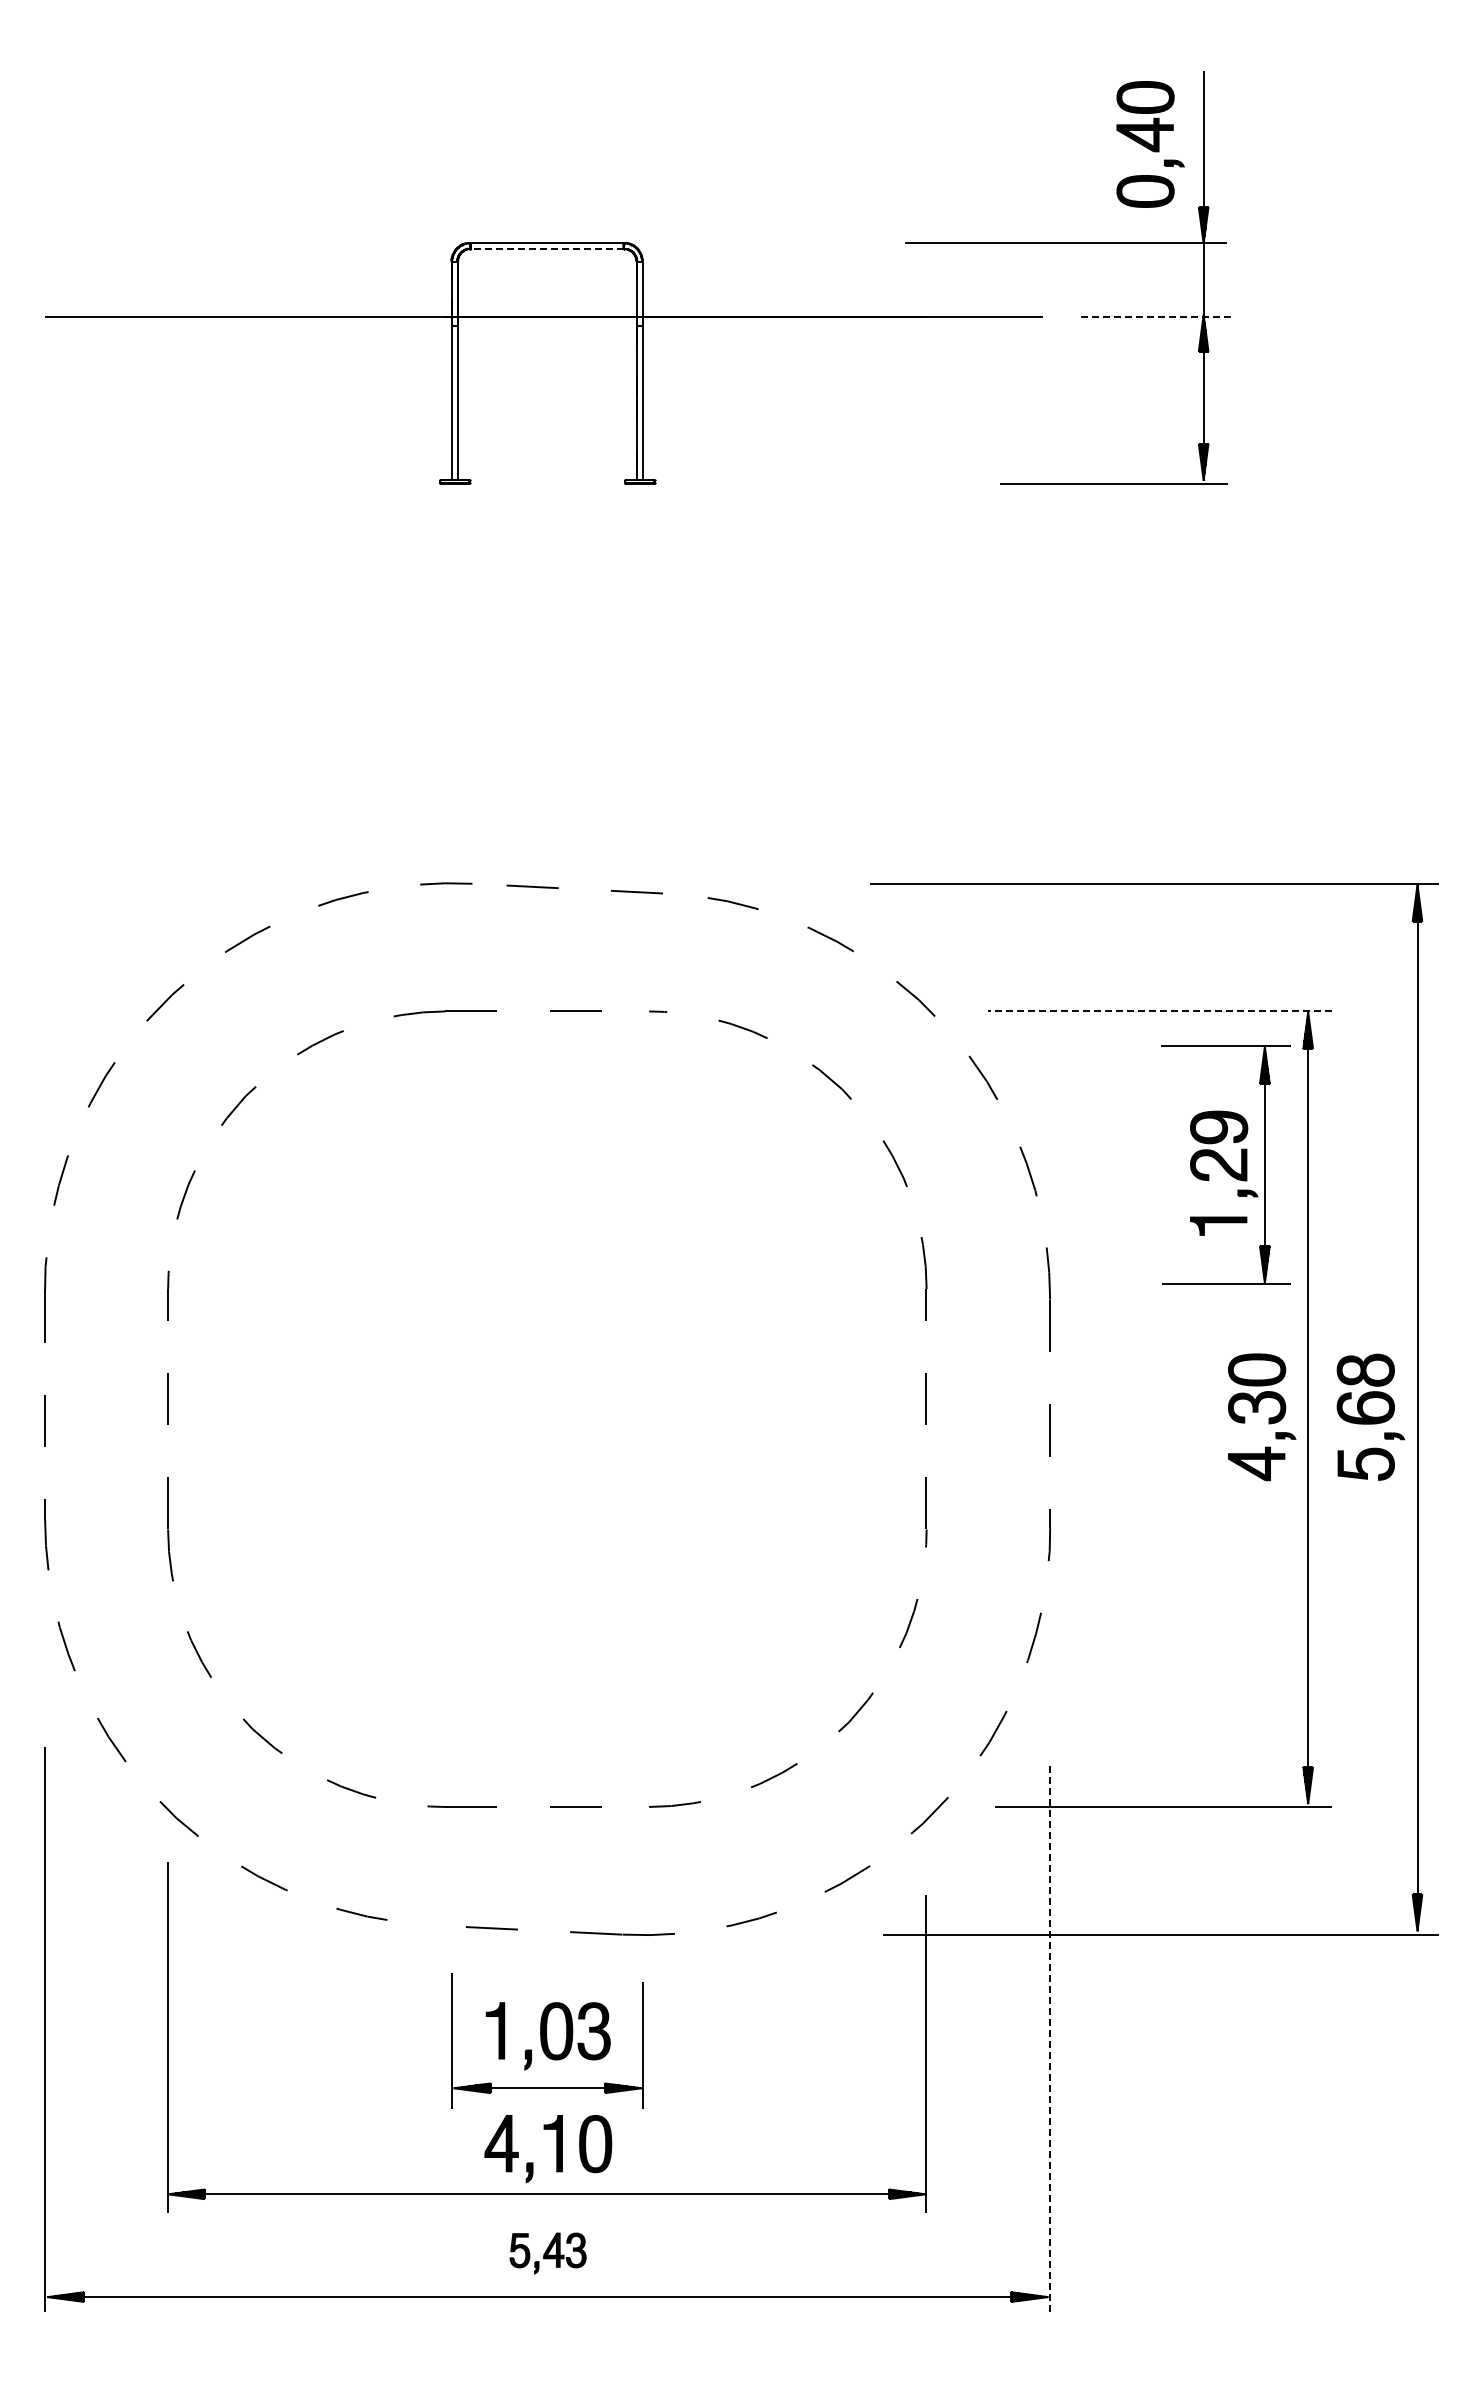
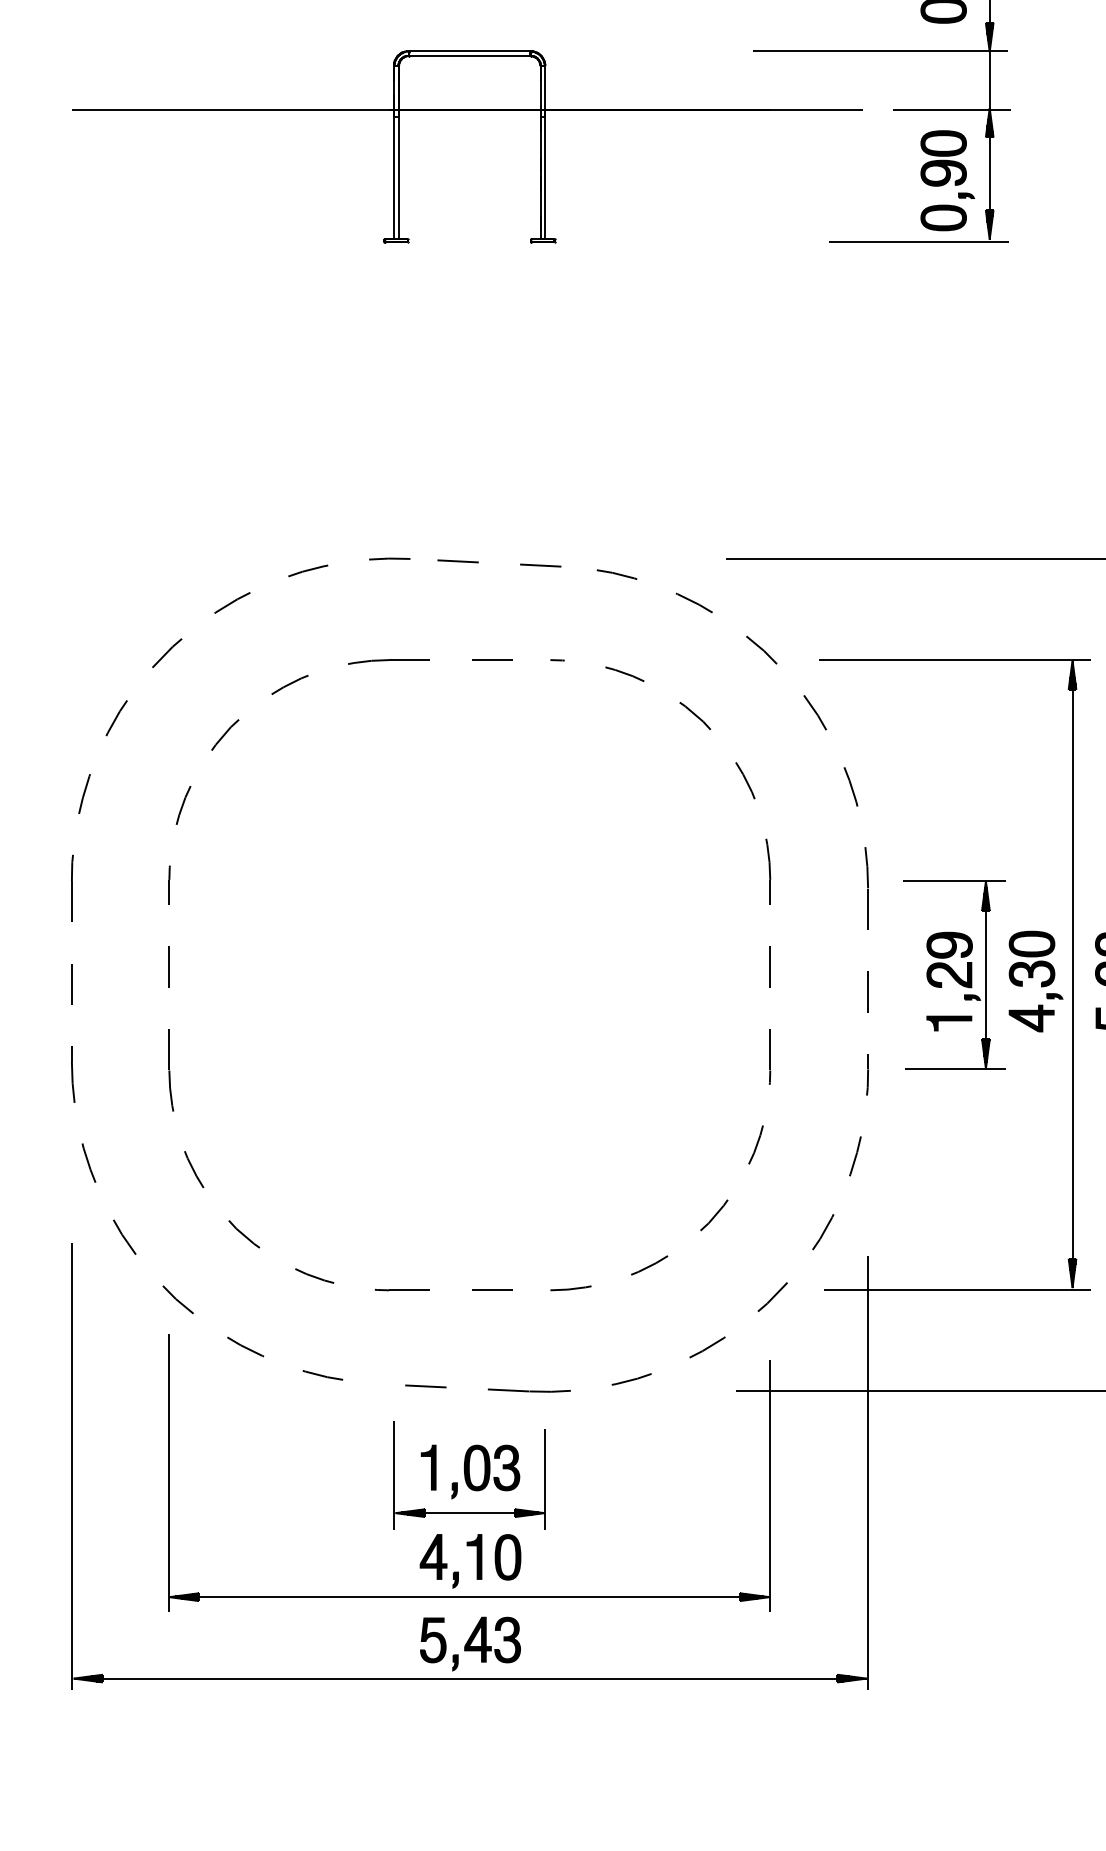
line: (546, 249) -> (469, 56), dashed -> solid
line: (1156, 317) -> (952, 110), dashed -> solid
part: (1150, 405) -> (947, 180), added
line: (1159, 1011) -> (954, 660), dashed -> solid
part: (1225, 1164) -> (954, 974), moved
line: (1049, 2036) -> (867, 1472), dashed -> solid
part: (547, 2253) -> (469, 1644), size x1.67

